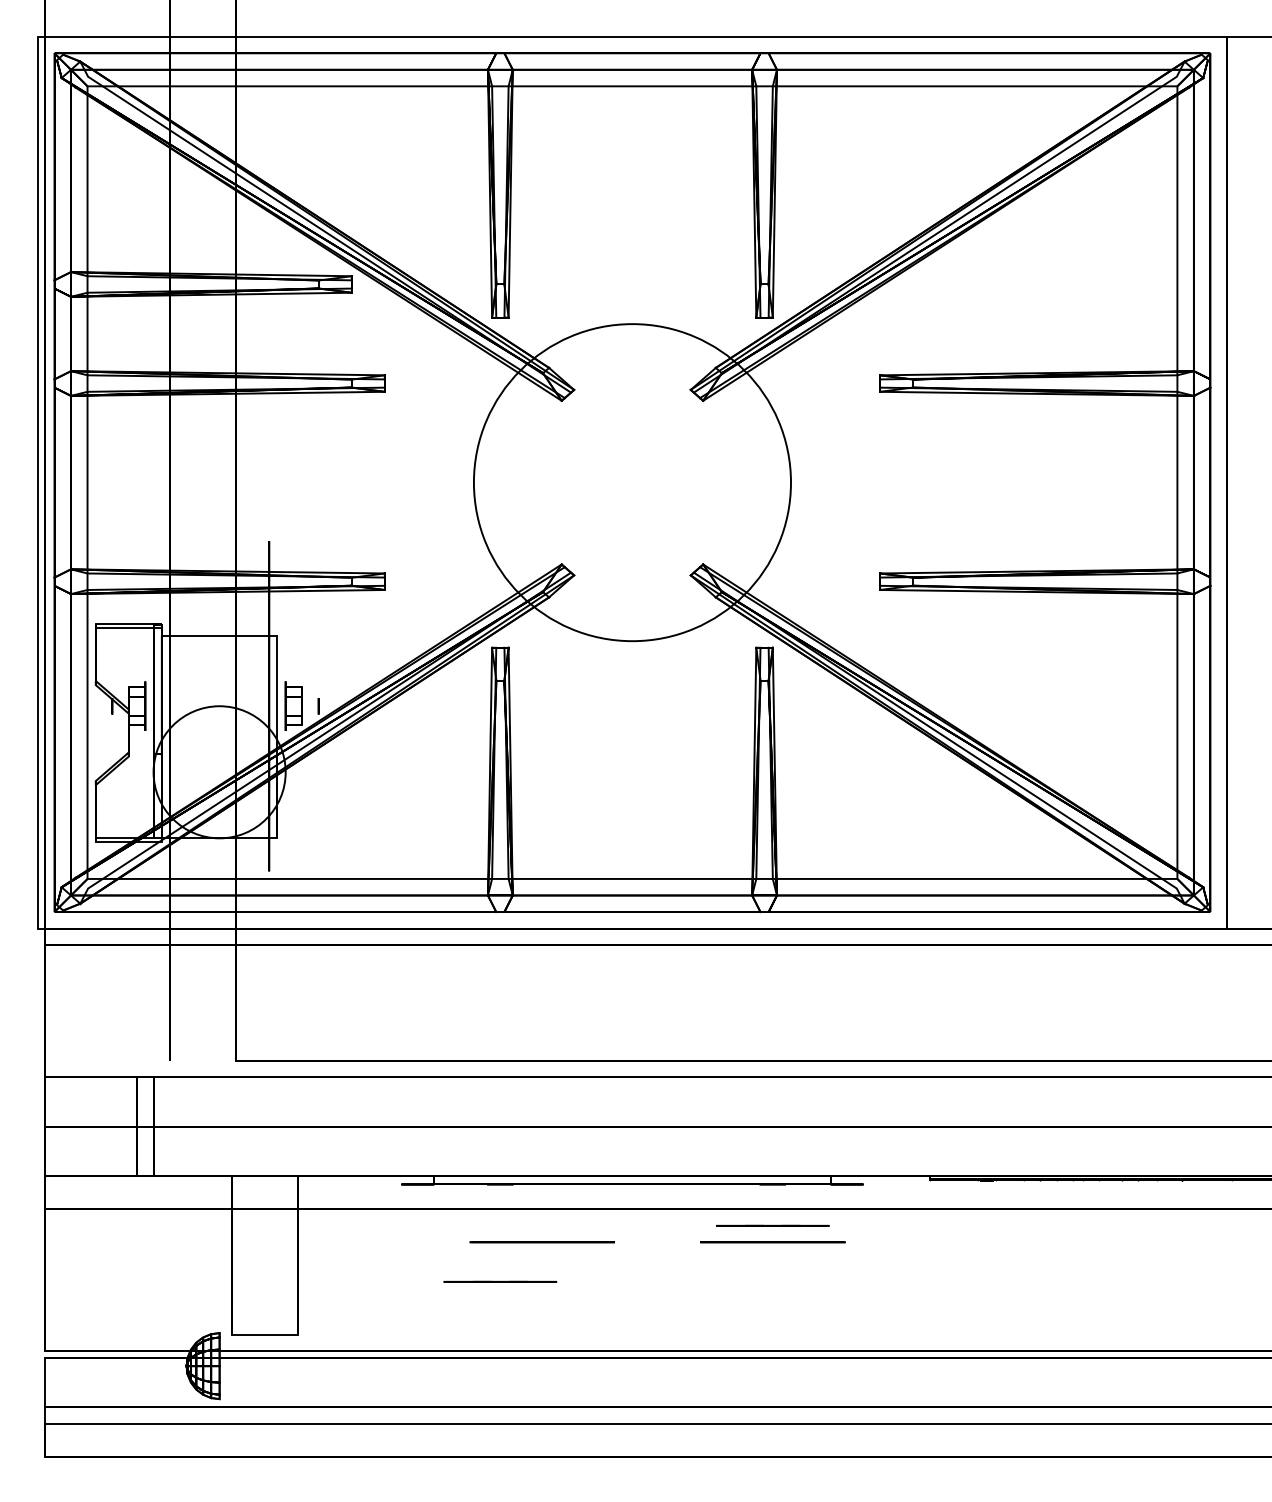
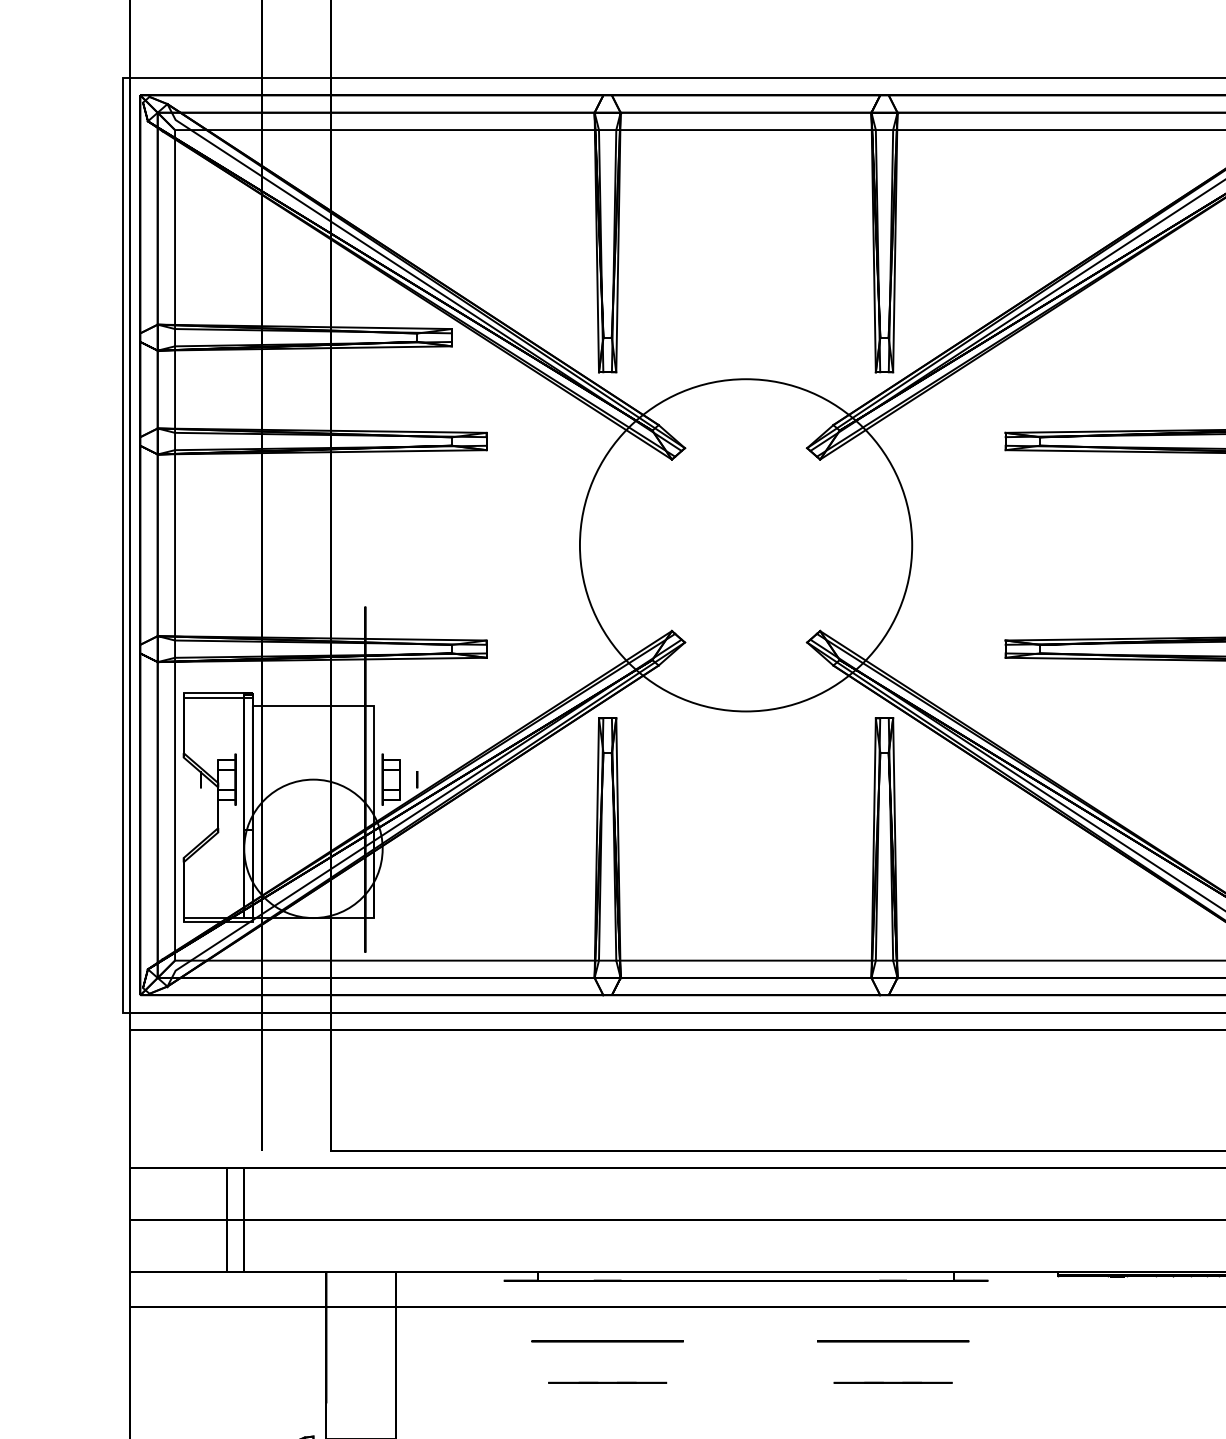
line: (772, 1225) -> (892, 1382), moved
circle: (541, 1242) -> (606, 1341), moved

